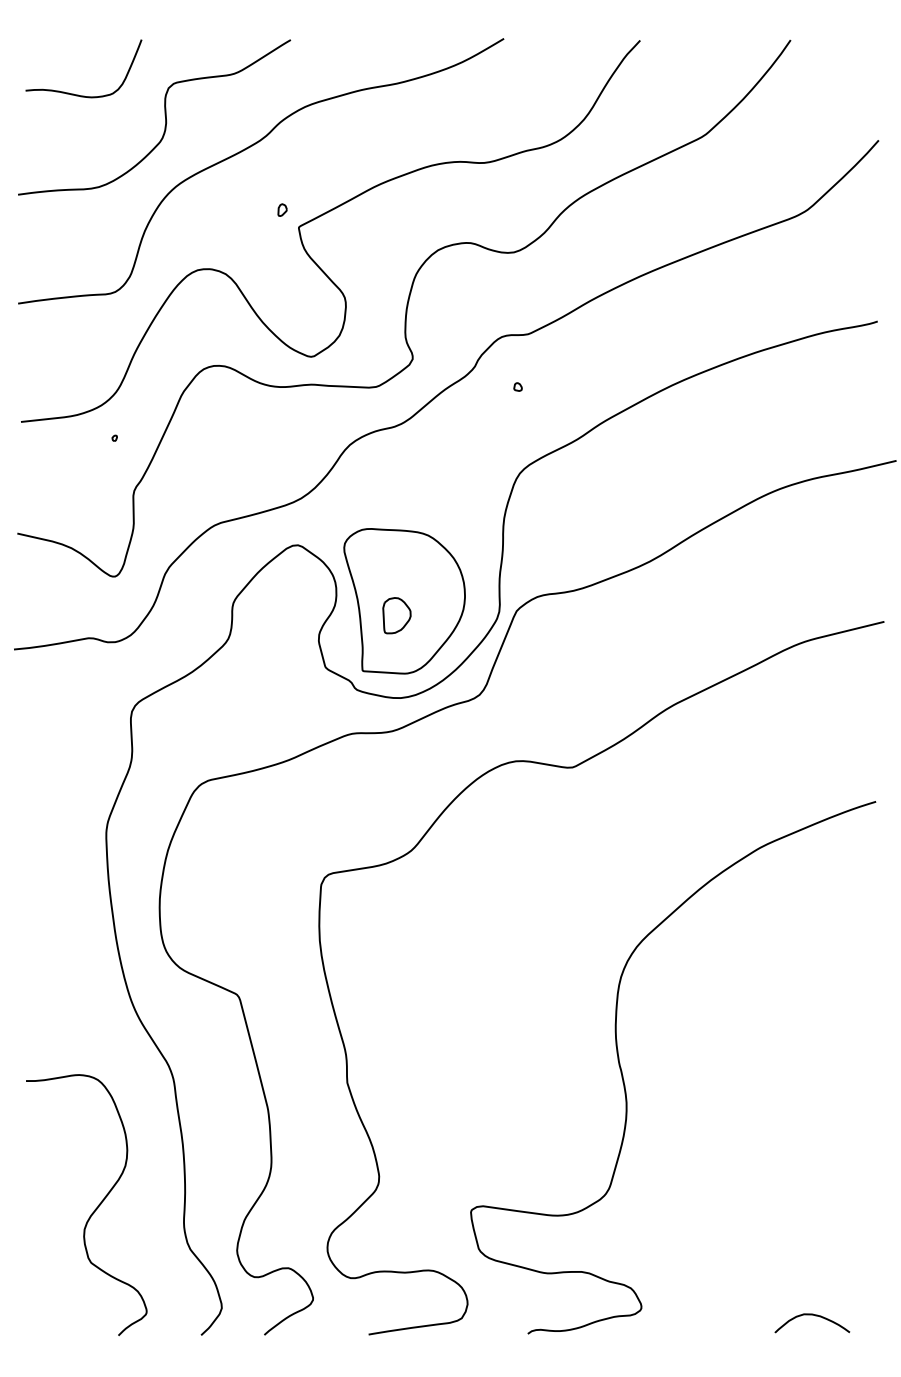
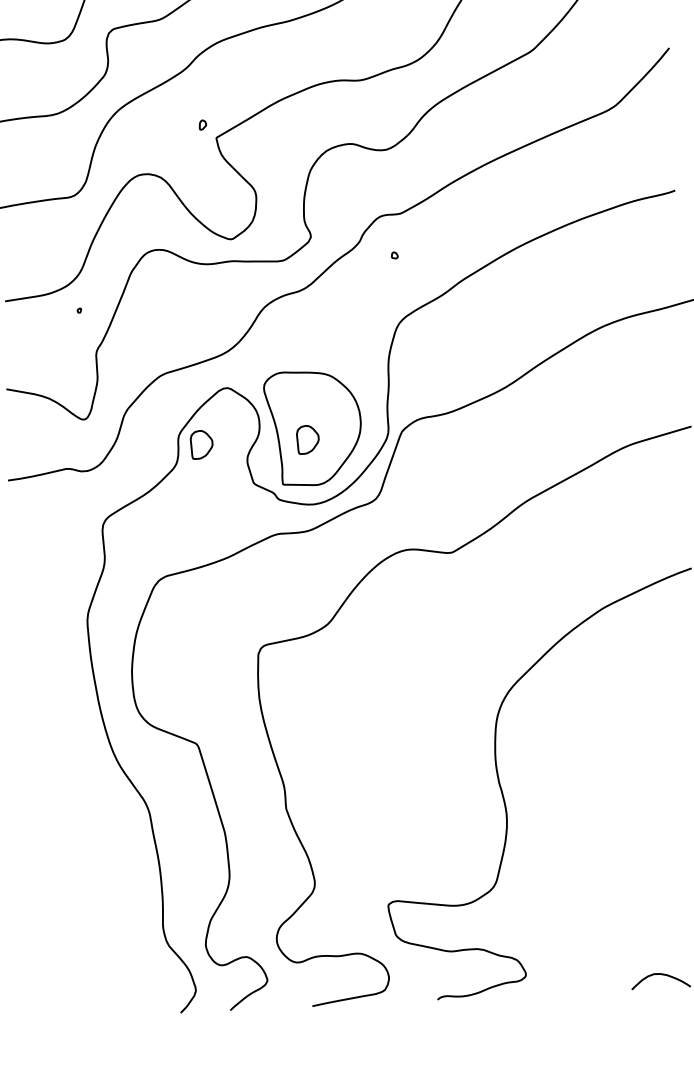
part: (261, 615) -> (201, 444), added
curve: (94, 1209) -> (92, 918), removed

